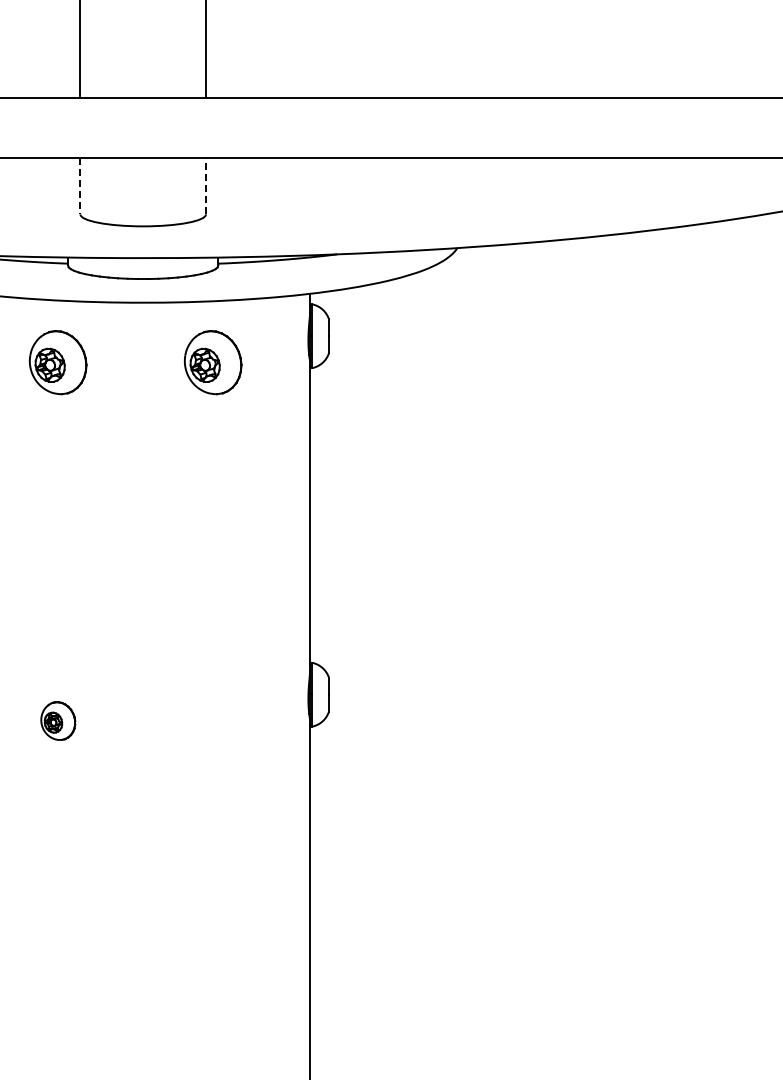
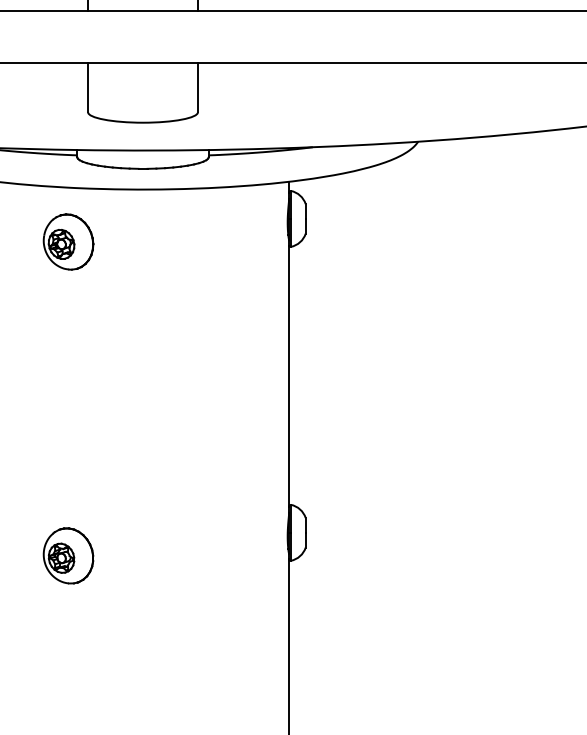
line: (80, 186) -> (88, 87), dashed -> solid
line: (205, 186) -> (197, 87), dashed -> solid
part: (213, 362) -> (204, 241), removed
part: (58, 720) -> (68, 555), size x1.67

